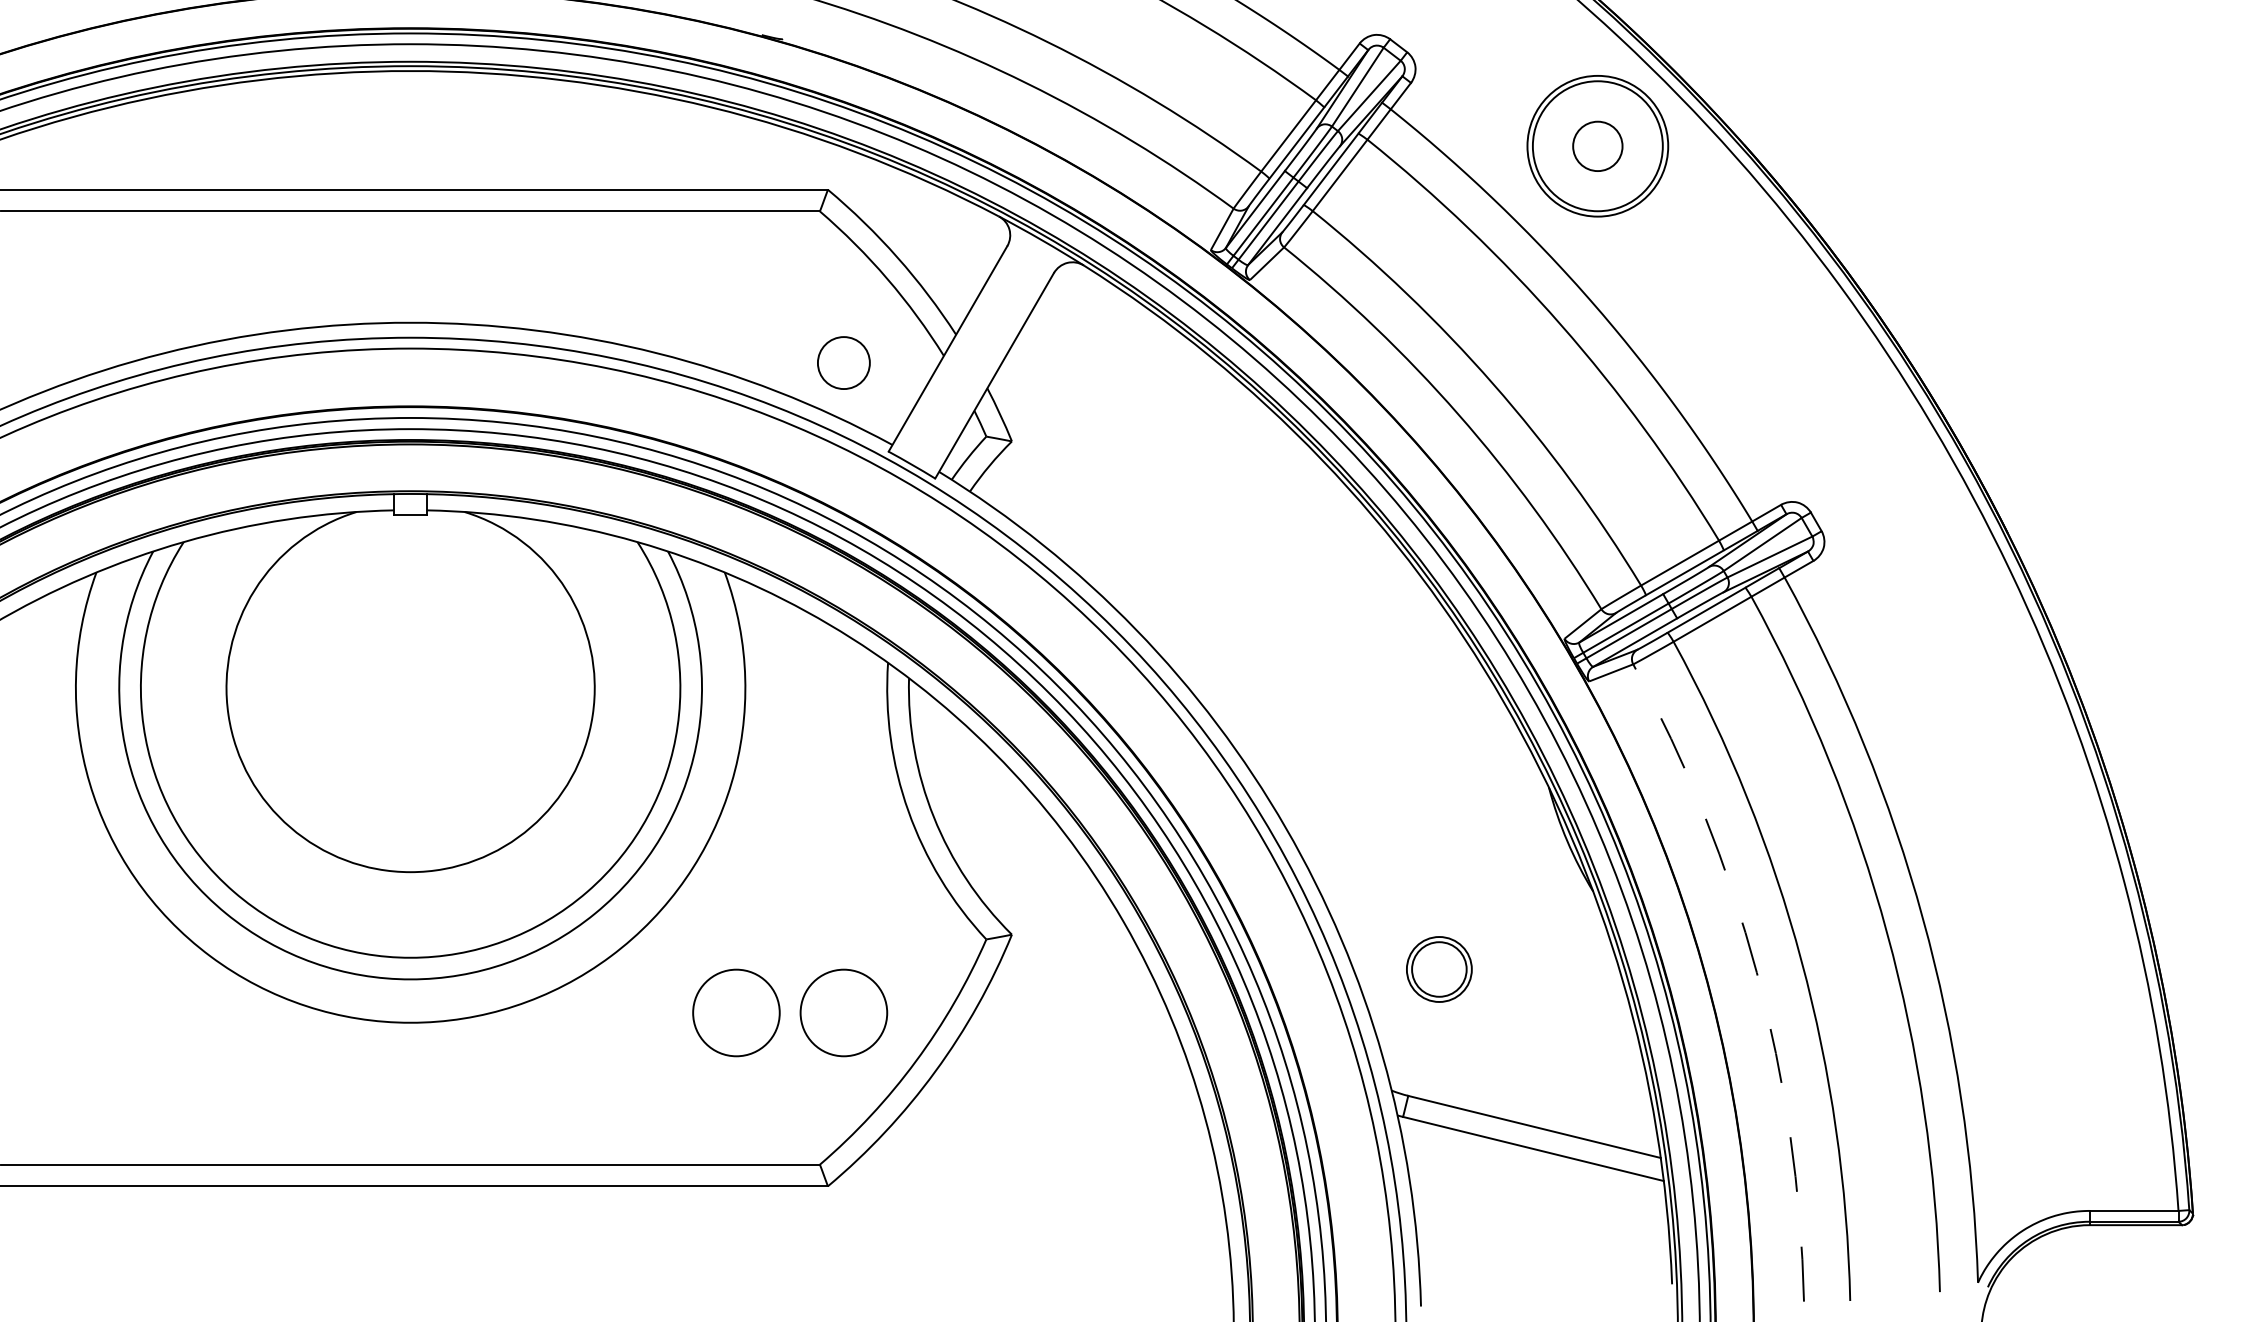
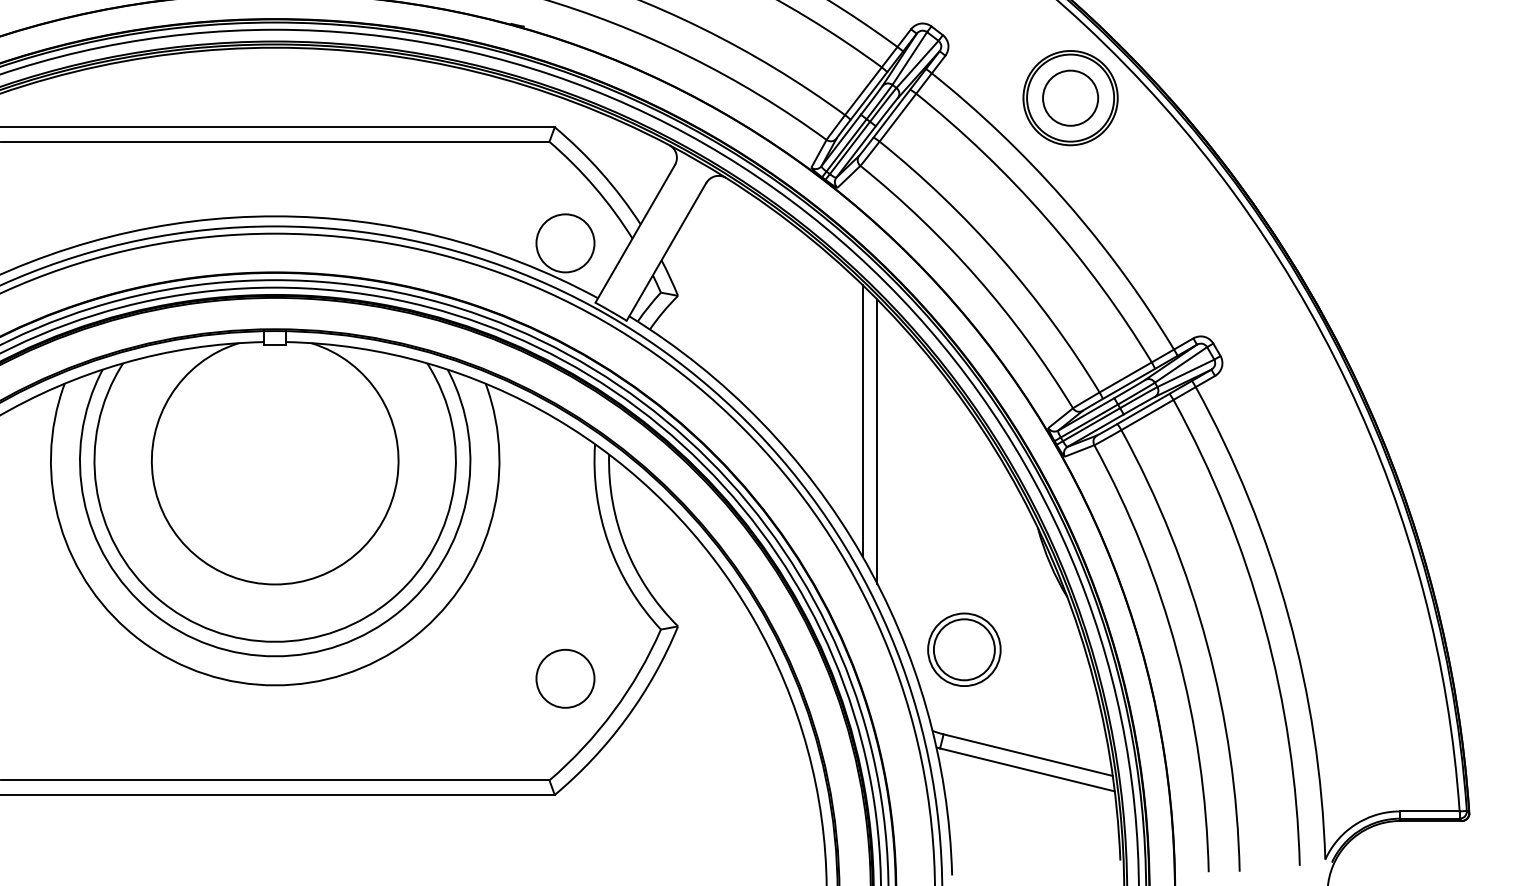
circle: (1597, 145) -> (1070, 97), size x1.67
circle: (843, 363) -> (565, 243), size x1.67
line: (1287, 627) -> (862, 420), added
line: (1309, 658) -> (877, 441), added
part: (1439, 969) -> (964, 649), size x1.67
arc: (1757, 972) -> (1177, 651), dashed -> solid
circle: (736, 1012) -> (493, 678), removed

